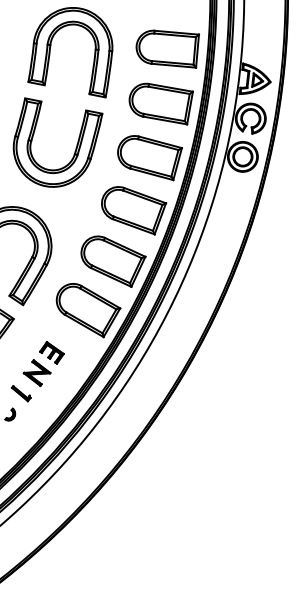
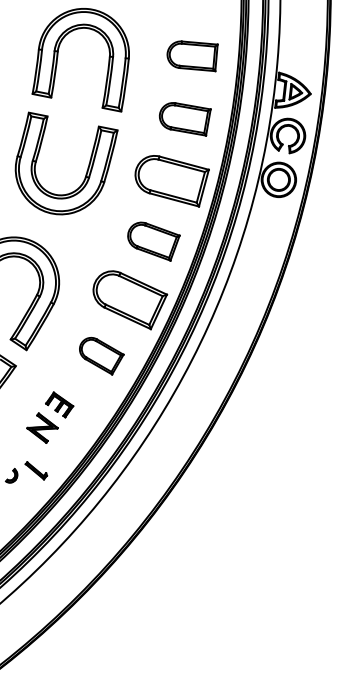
part: (167, 49) -> (192, 56), size x0.7
part: (161, 104) -> (185, 119), size x0.7
part: (133, 210) -> (153, 241), size x0.7
part: (88, 309) -> (101, 355), size x0.6
part: (21, 393) -> (36, 470), moved

